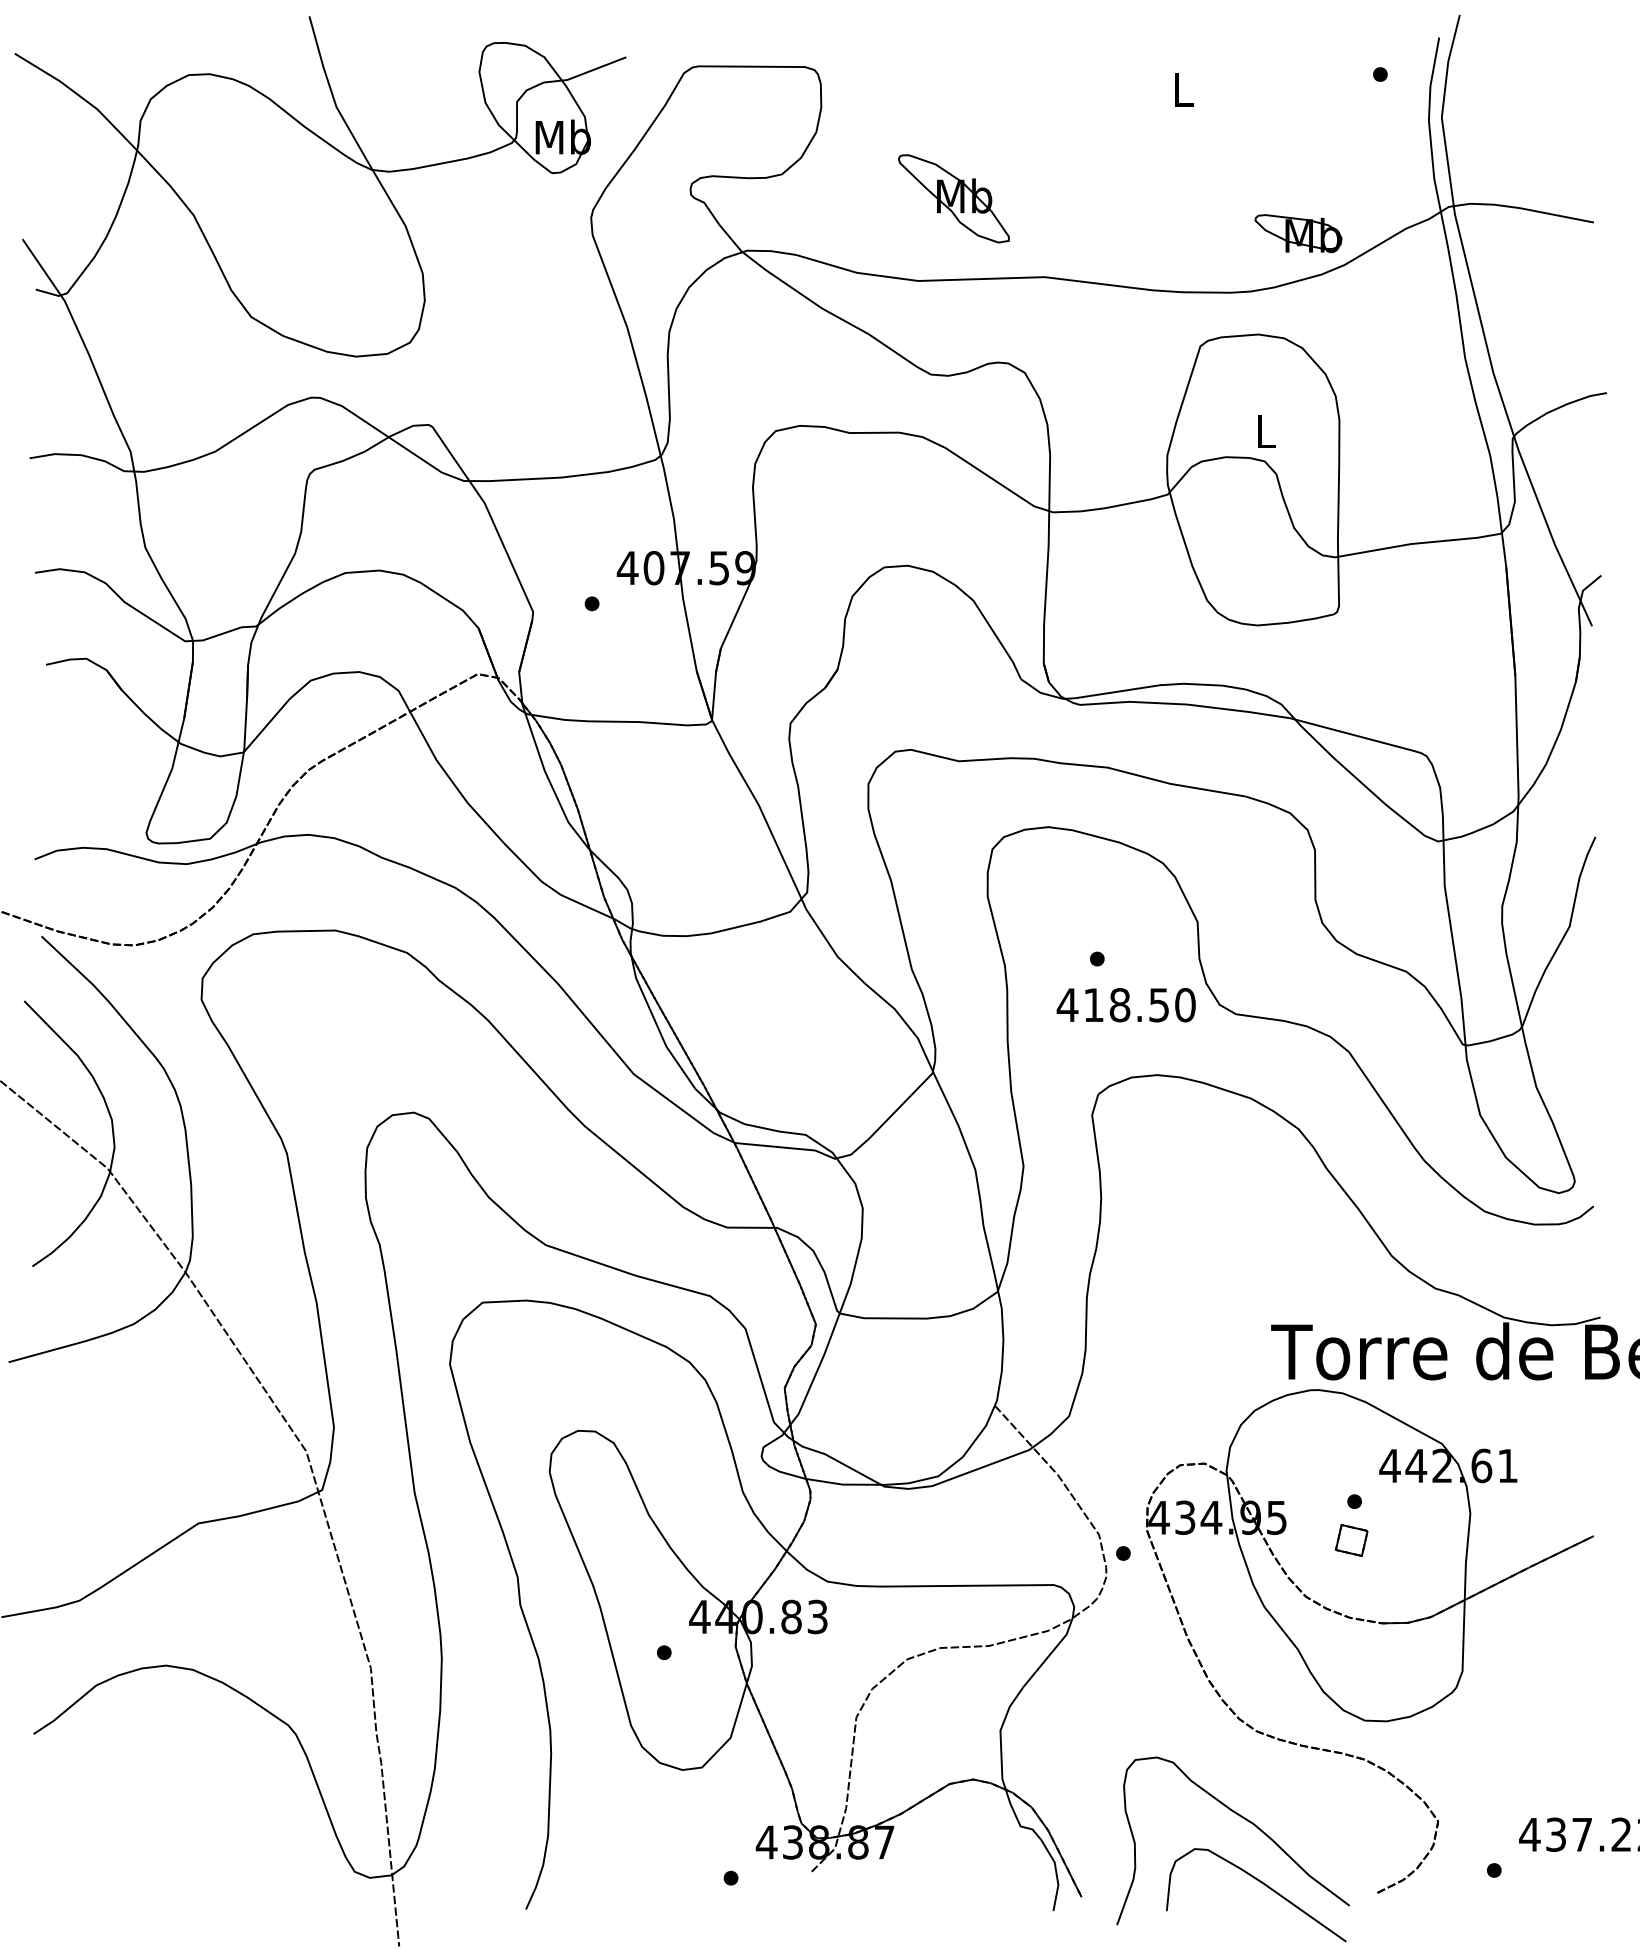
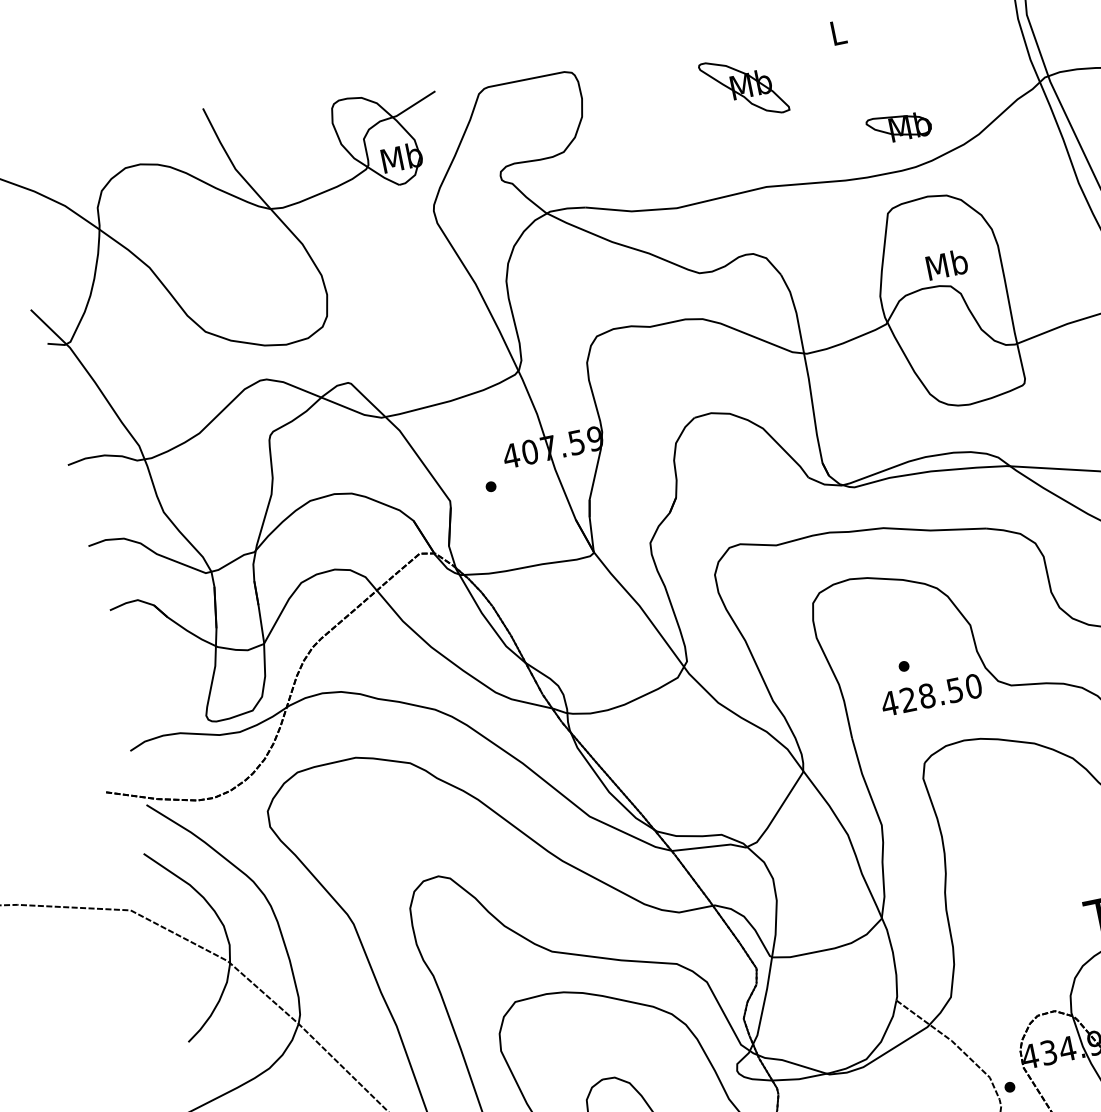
part: (953, 198) -> (743, 87), moved
part: (1298, 233) -> (899, 127), moved
text: (1265, 430) -> (946, 264), L -> Mb
text: (1093, 1004) -> (908, 699), 418.50 -> 428.50

